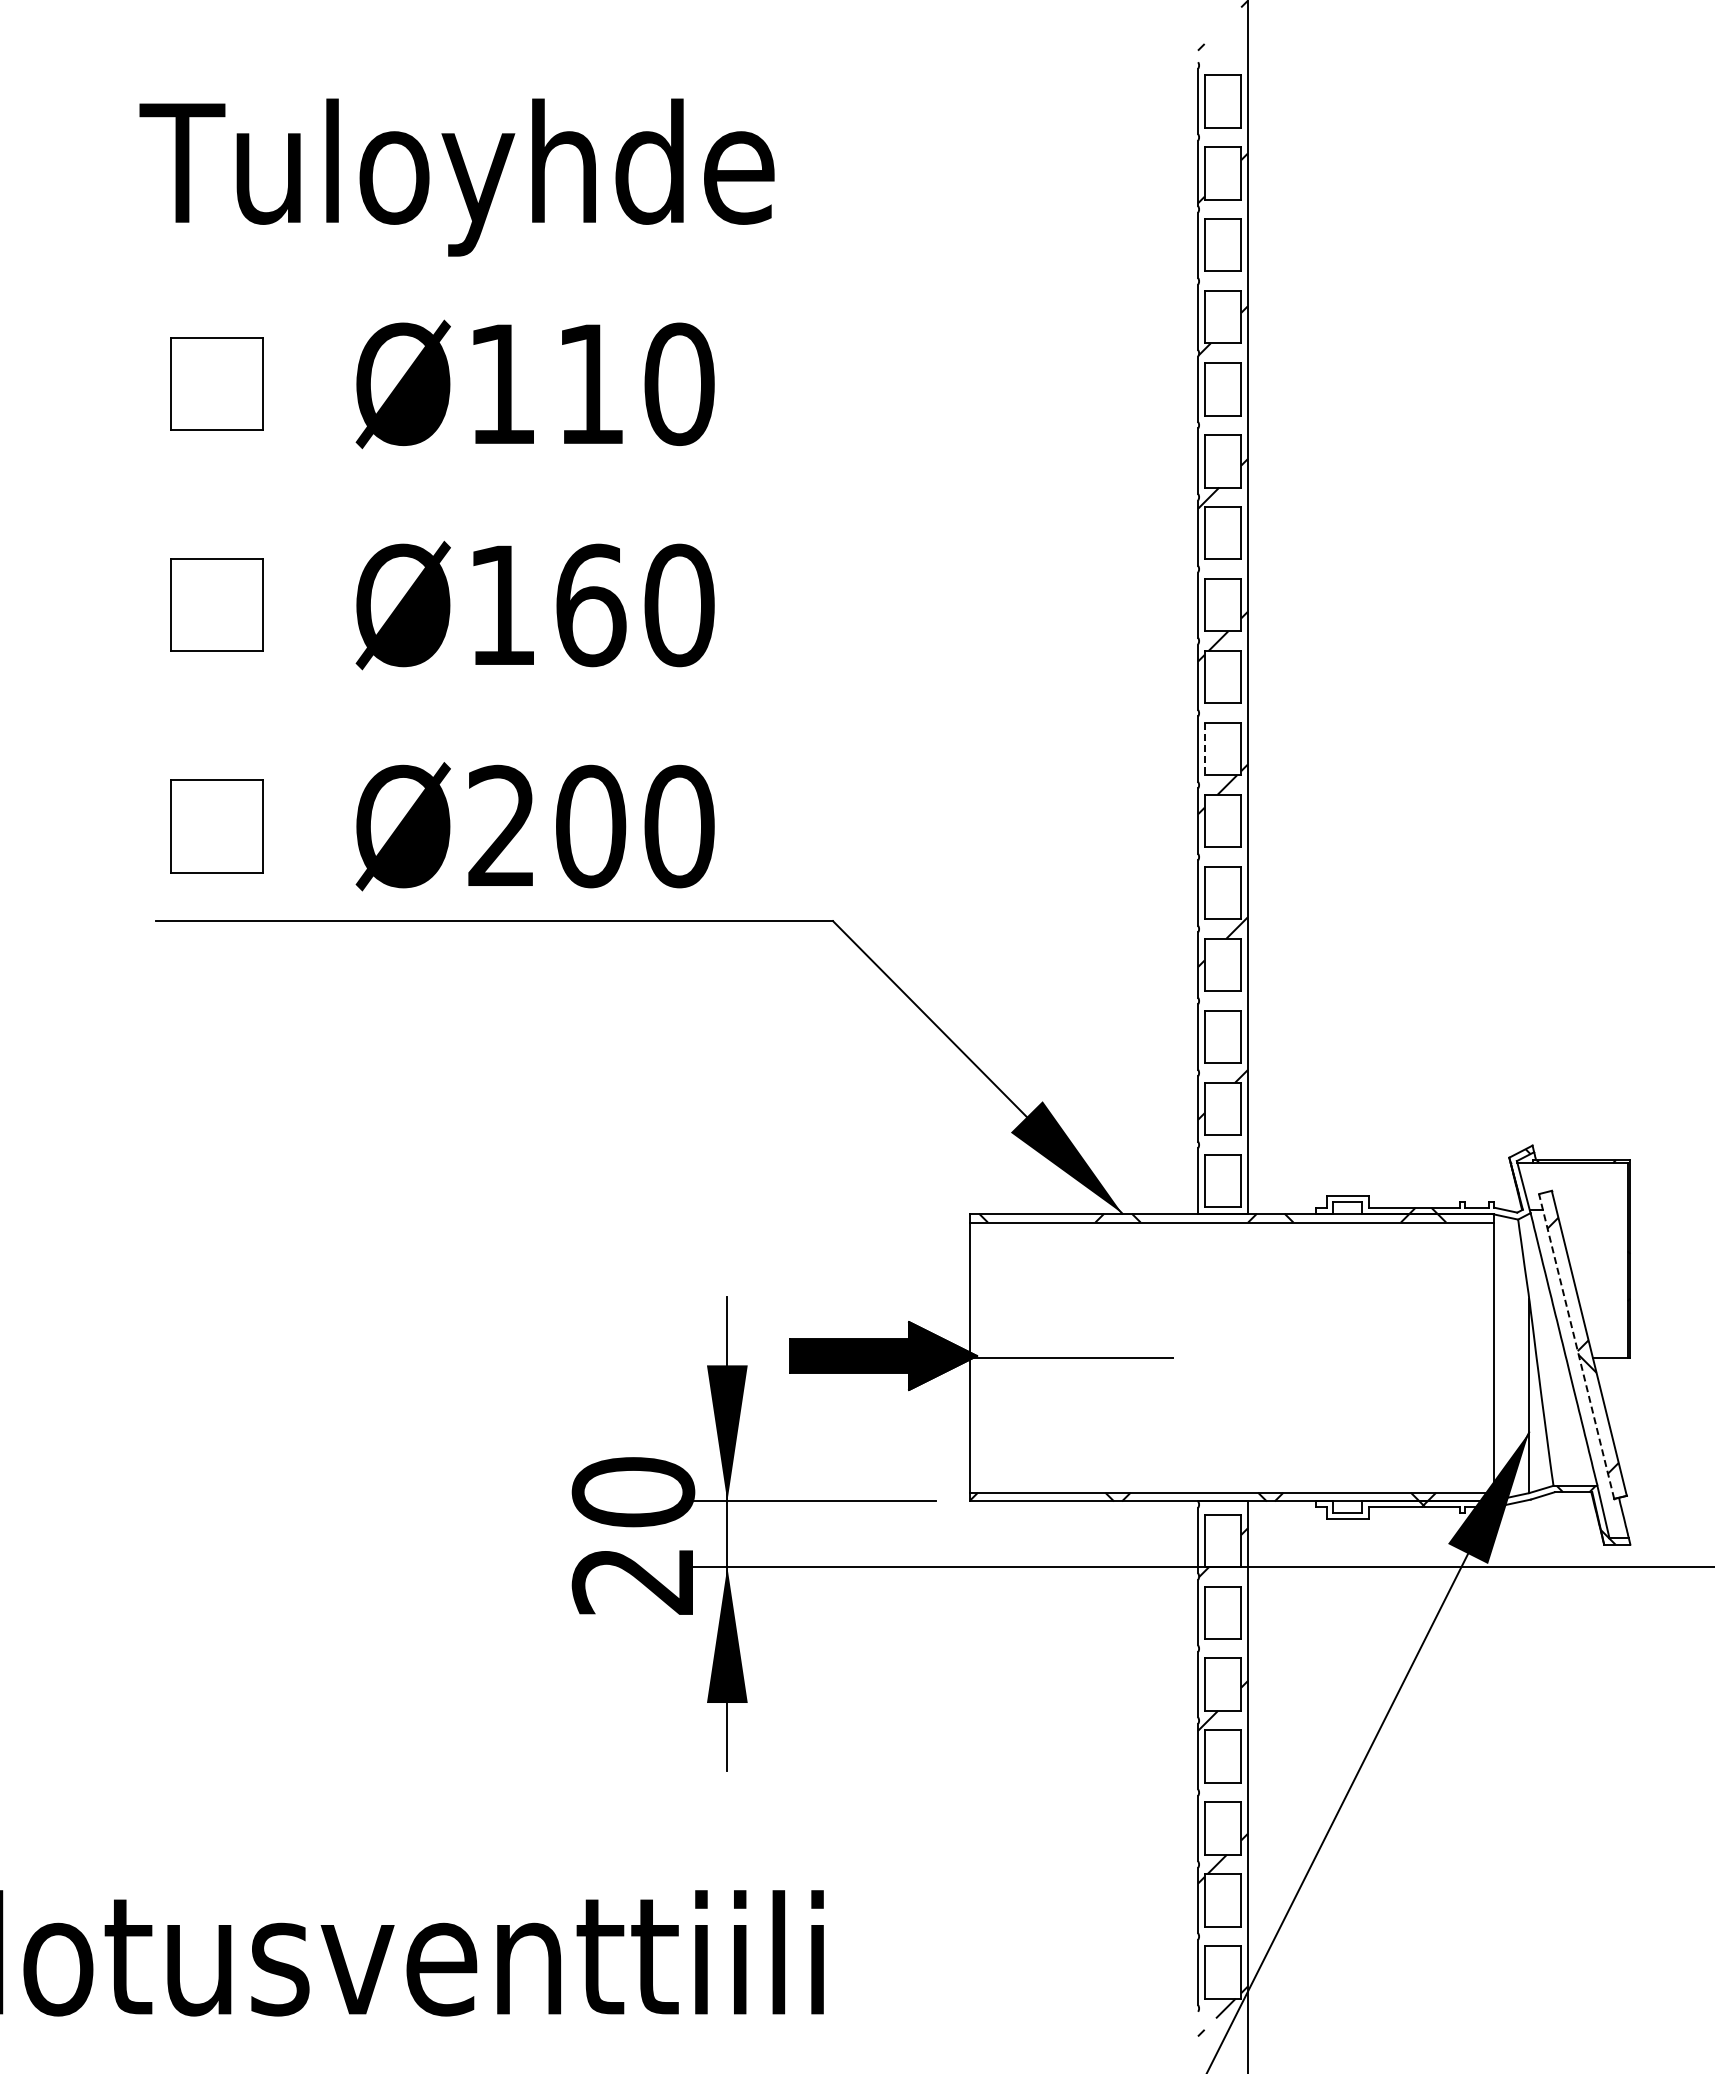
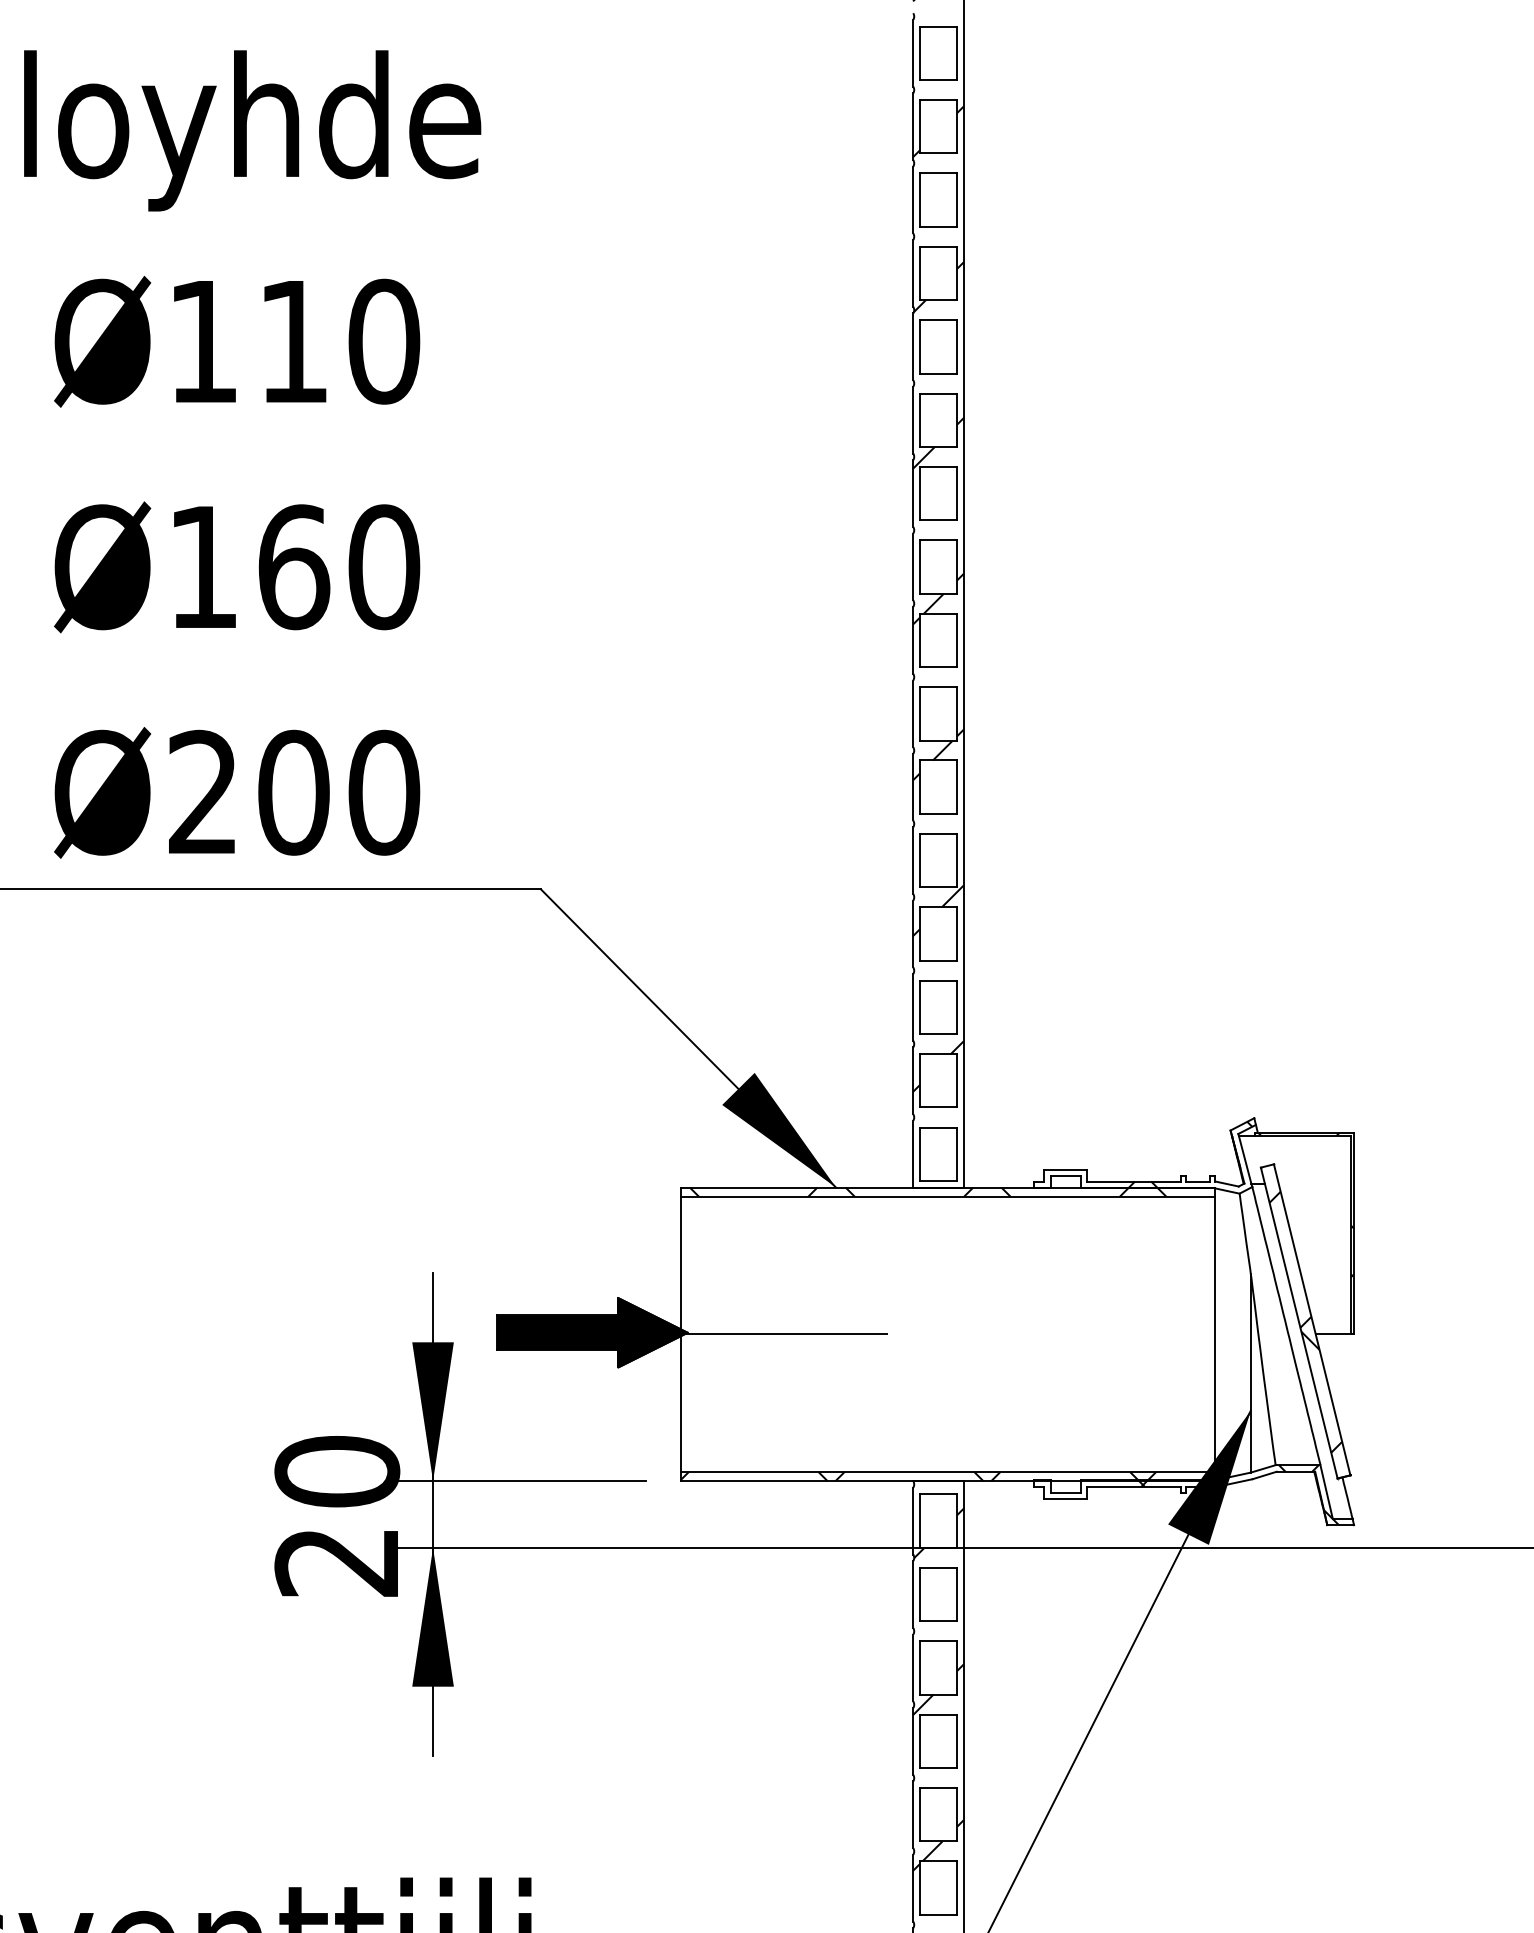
line: (1204, 749) -> (919, 714), dashed -> solid
line: (1576, 1346) -> (1299, 1323), dashed -> solid

